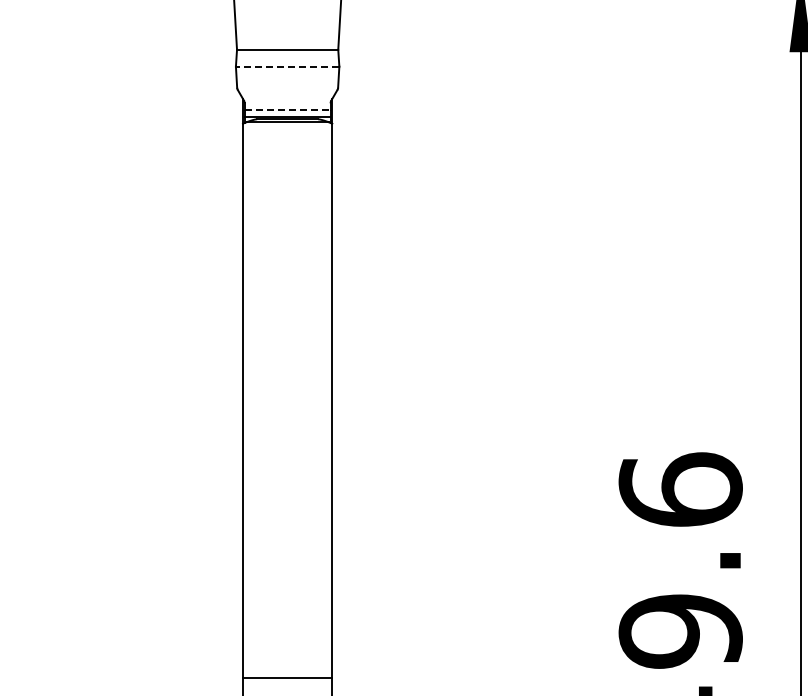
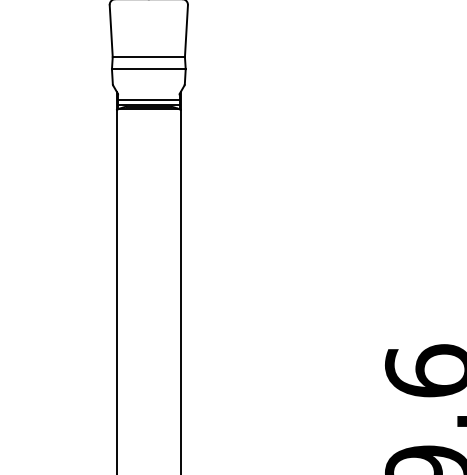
line: (287, 66) -> (148, 69), dashed -> solid
line: (287, 109) -> (148, 99), dashed -> solid

